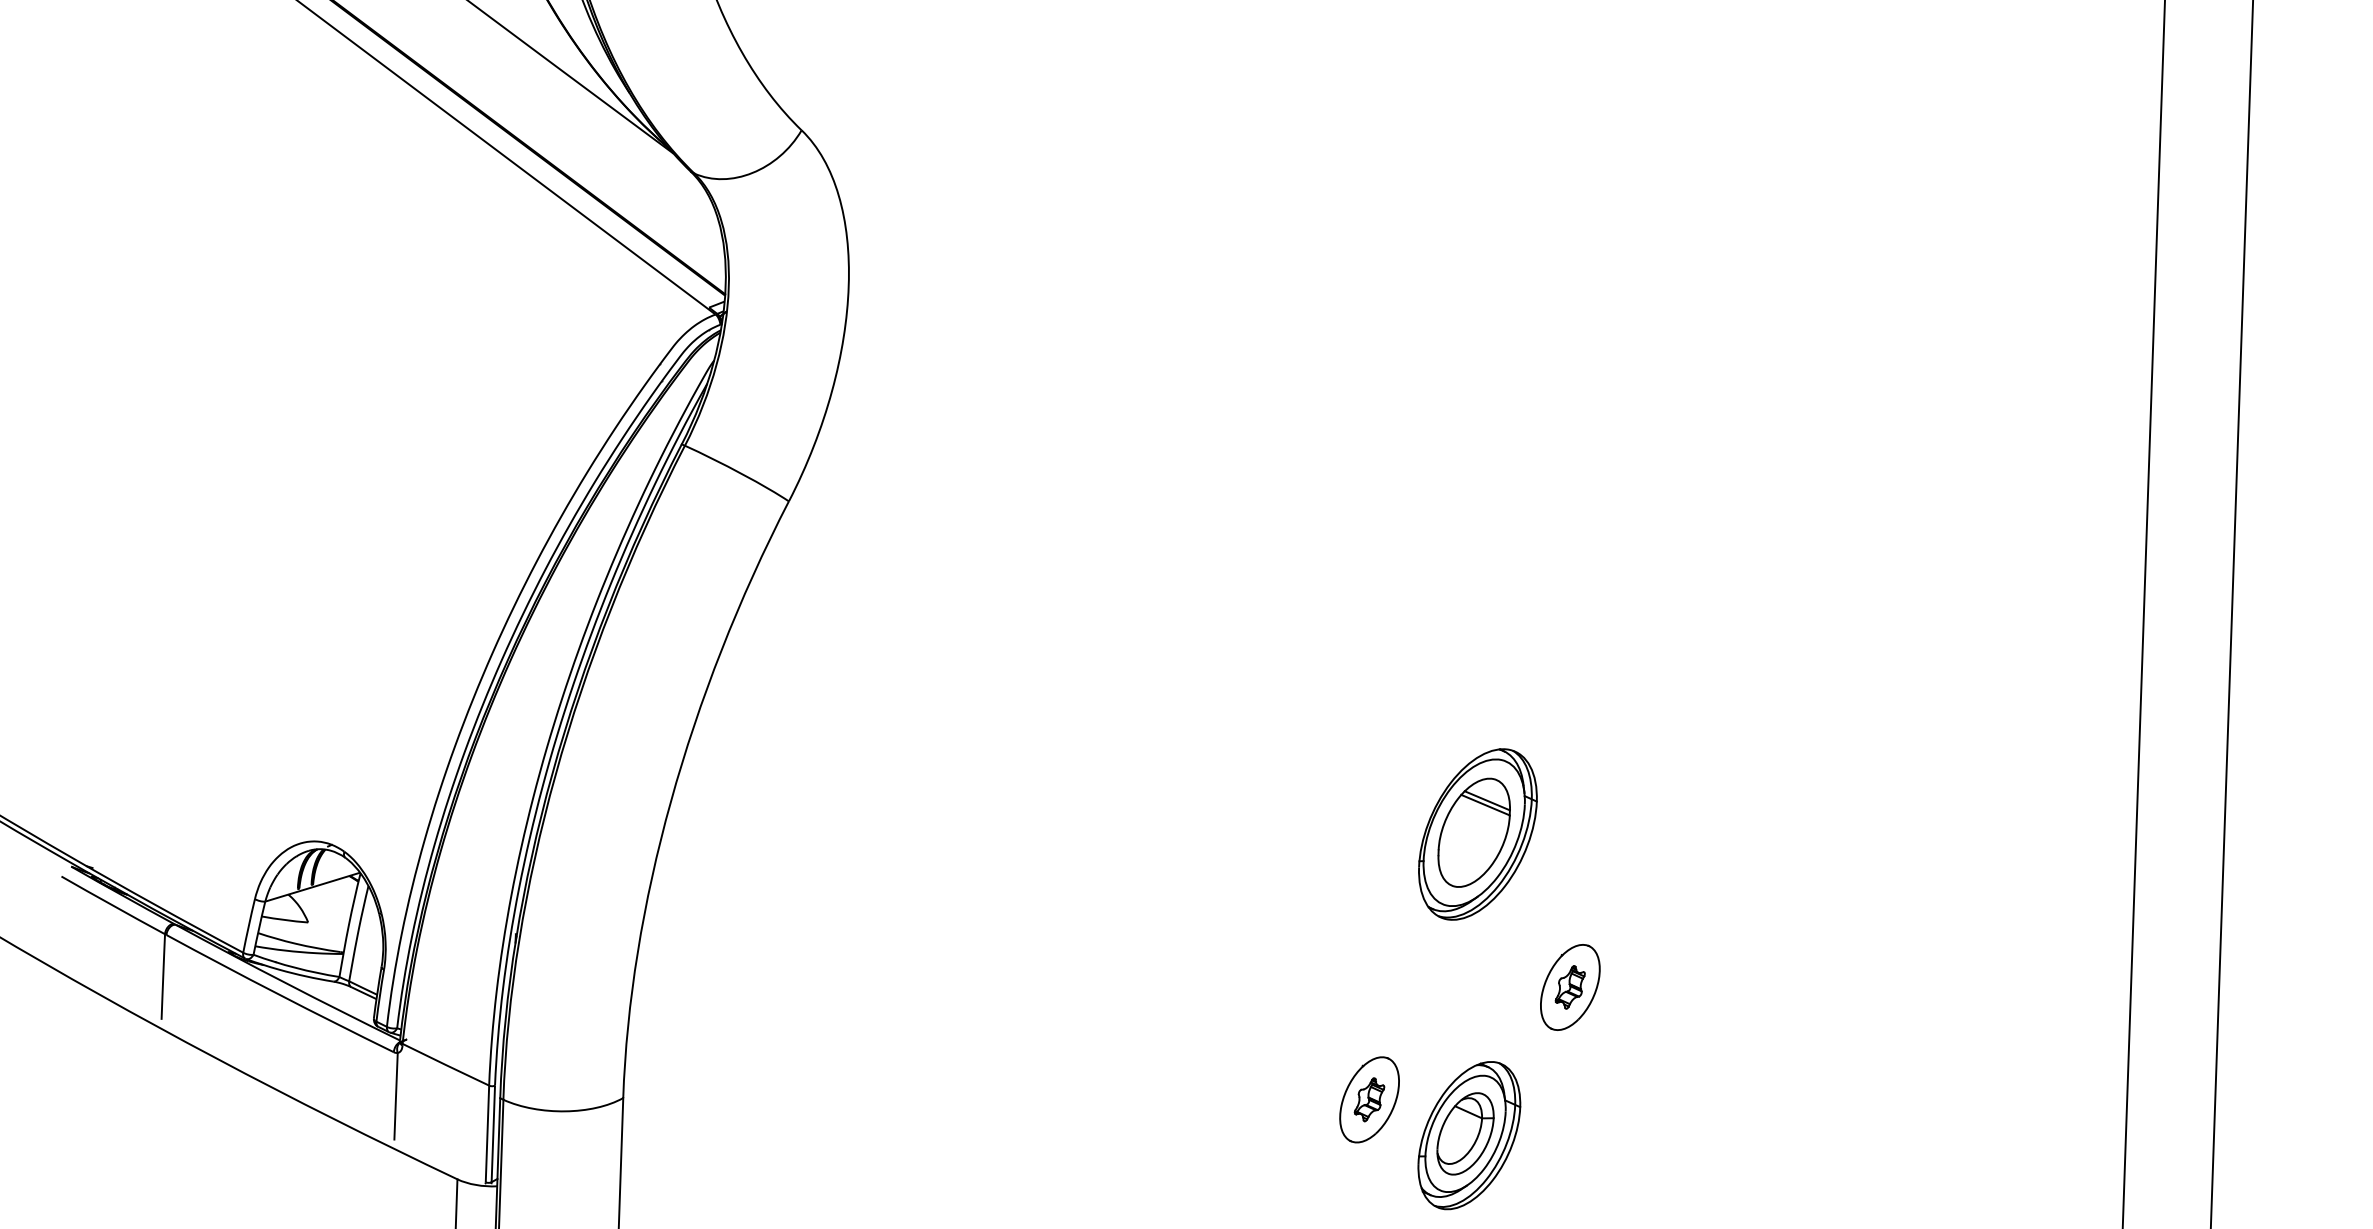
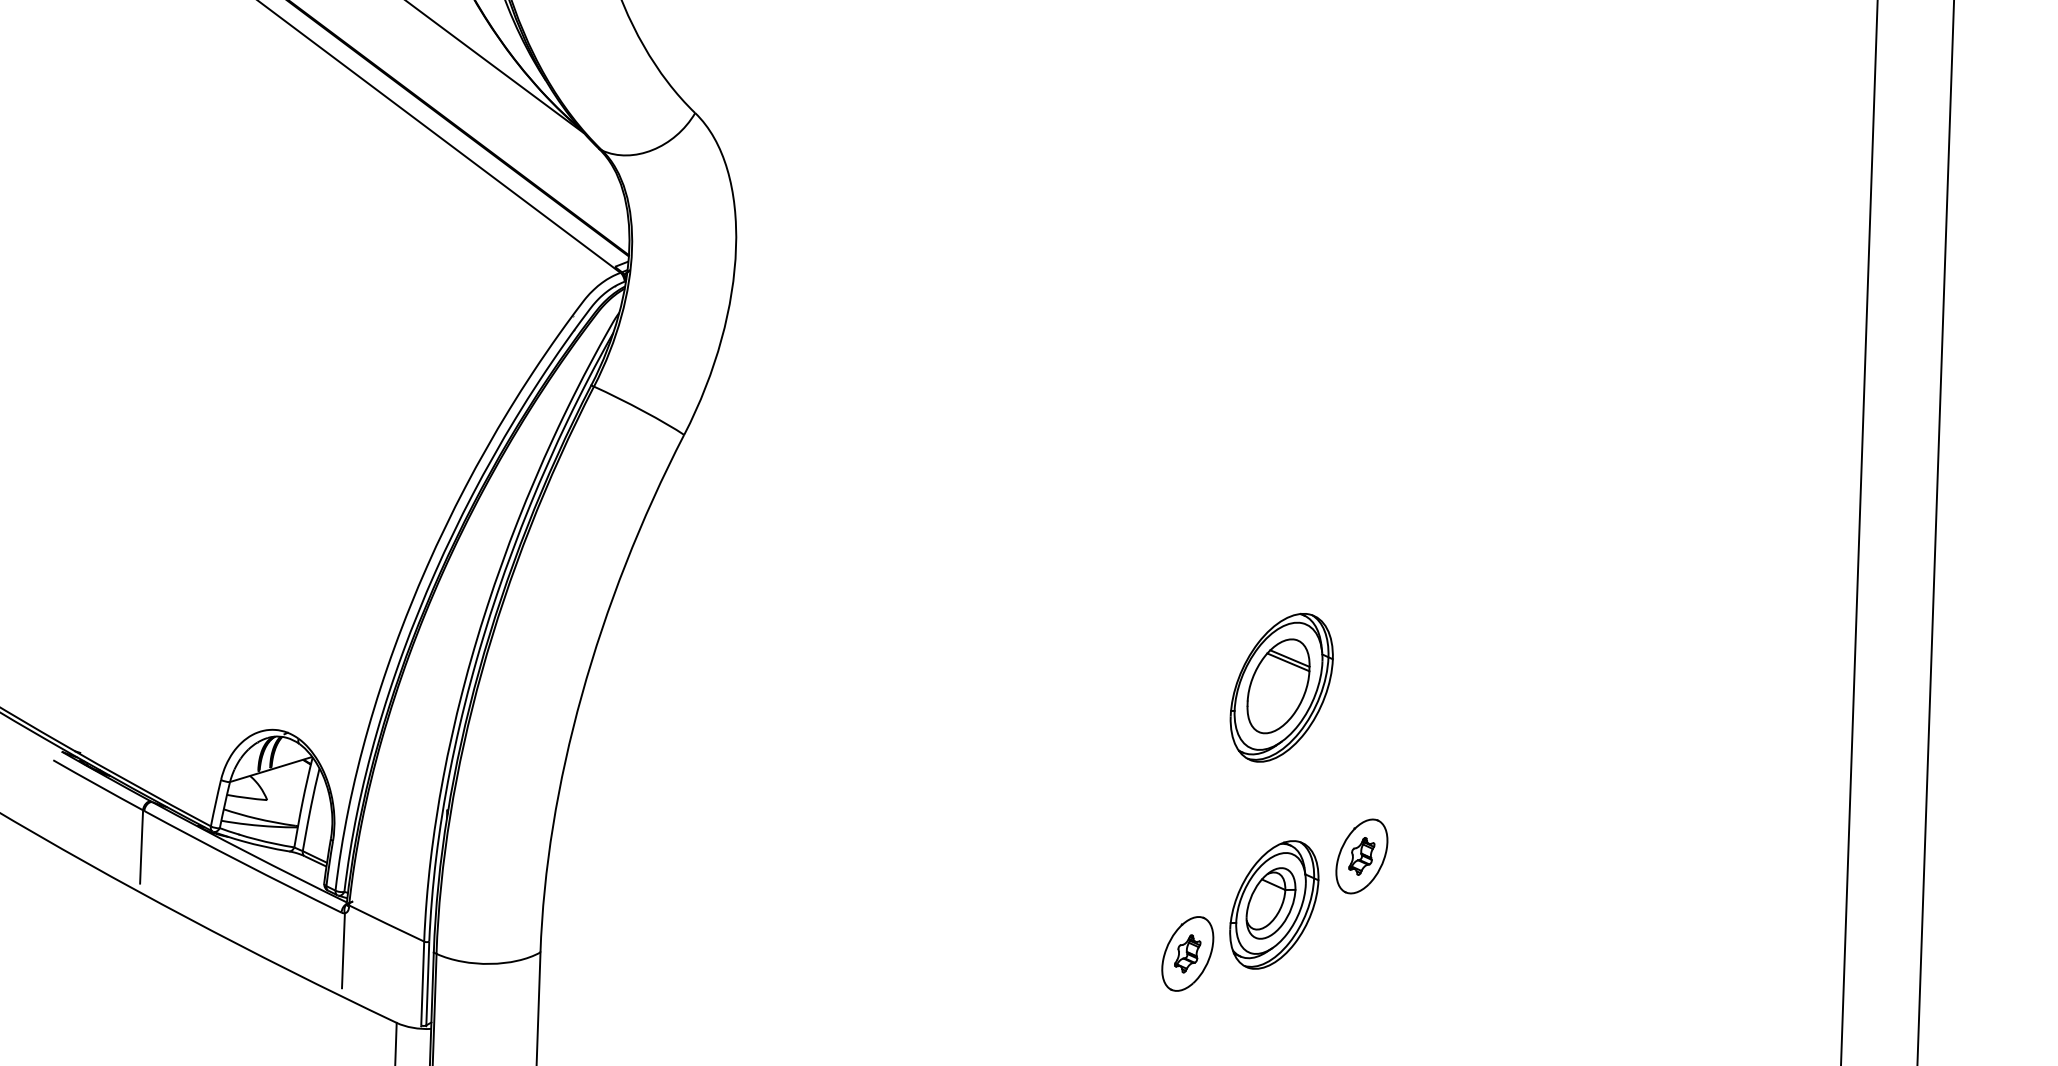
part: (1477, 834) -> (1281, 687), moved
part: (1469, 1135) -> (1274, 904), moved

